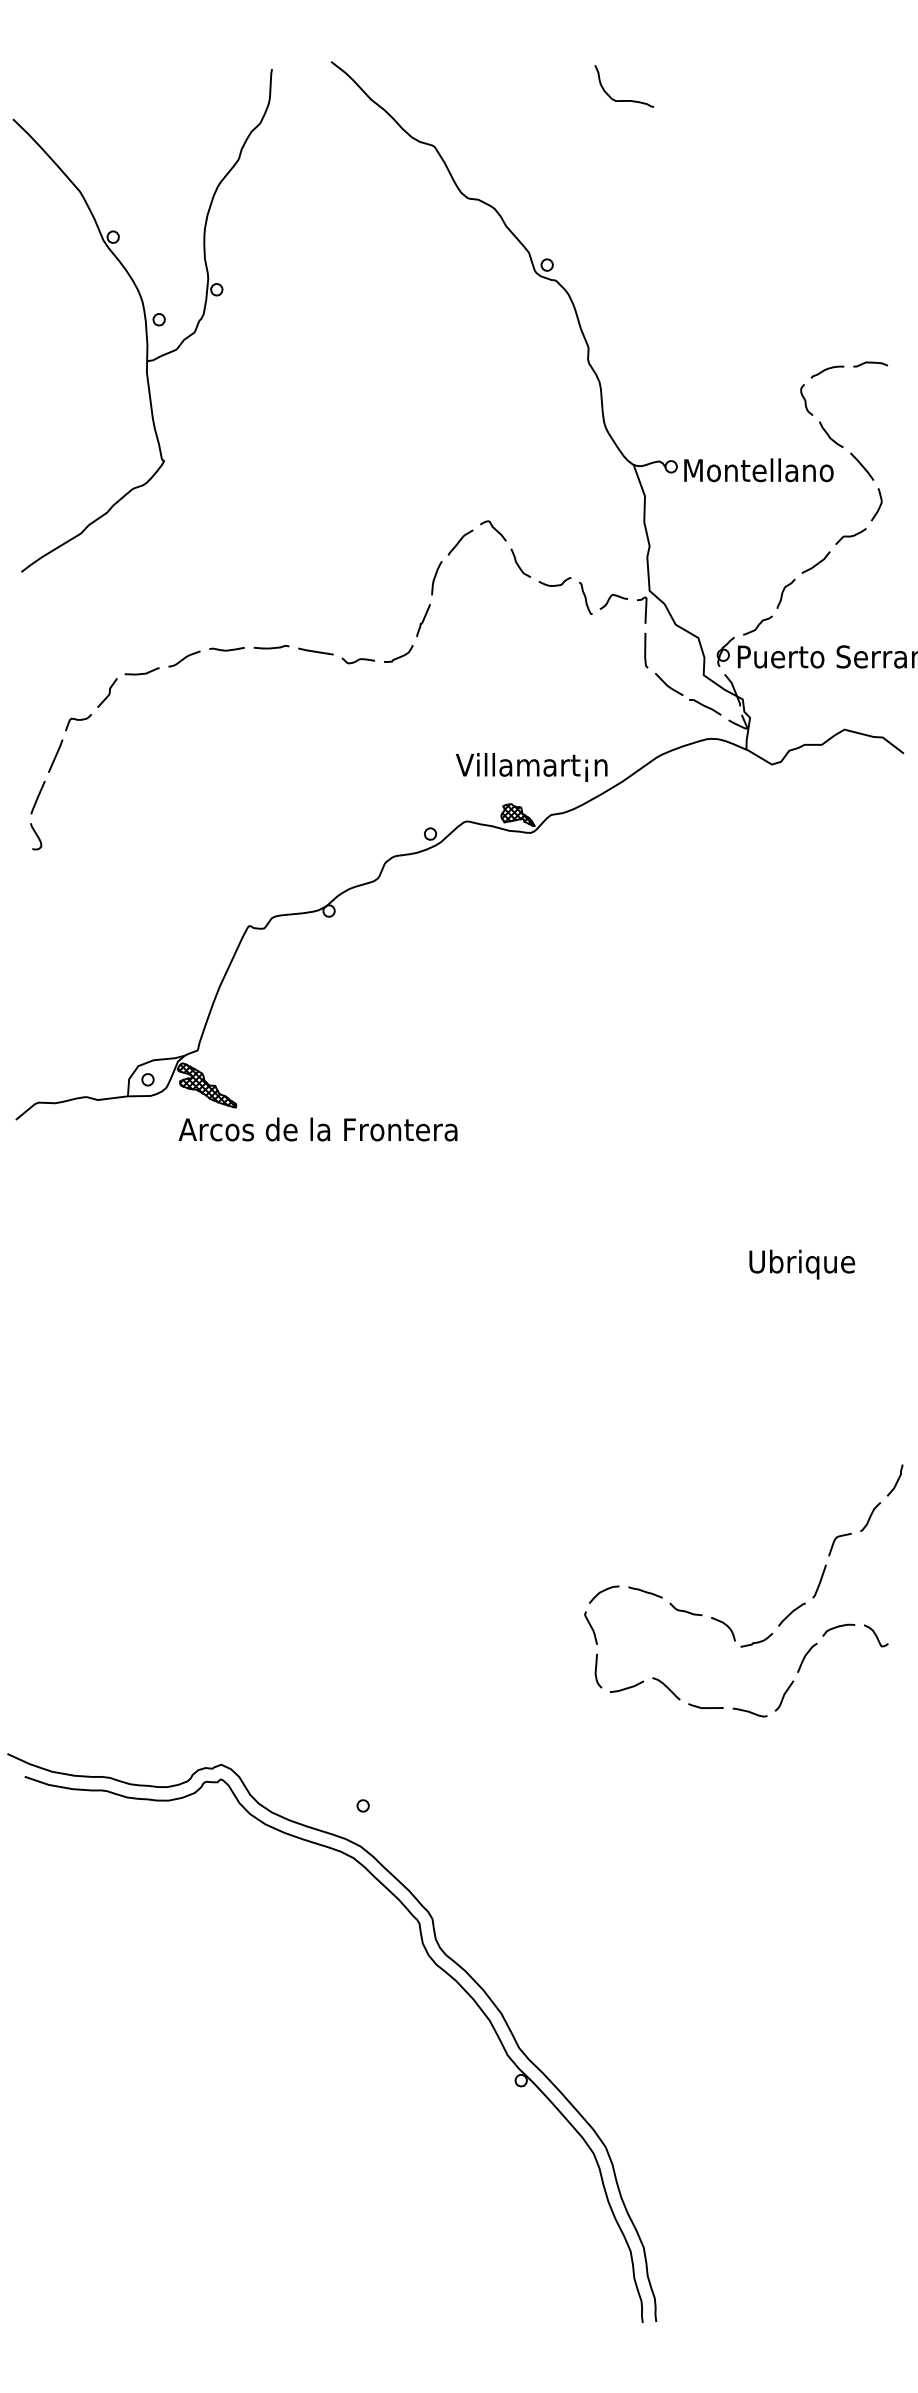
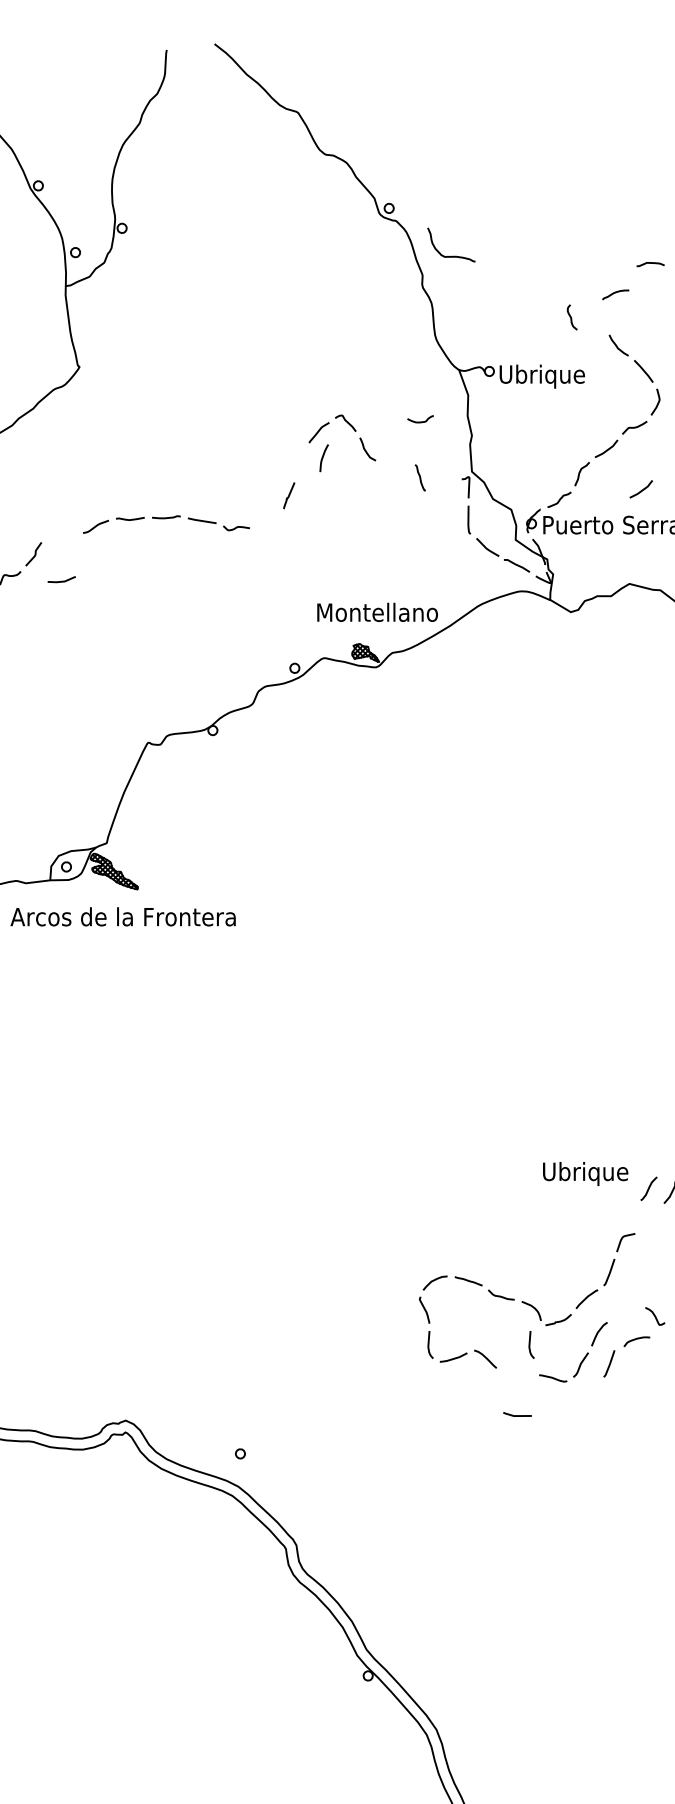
curve: (623, 100) -> (450, 256), moved
curve: (870, 363) -> (650, 263), moved
curve: (805, 399) -> (571, 317), moved
text: (758, 473) -> (559, 376), Montellano -> Ubrique
curve: (435, 578) -> (323, 458), moved
curve: (555, 584) -> (420, 421), moved
curve: (609, 600) -> (439, 479), removed
line: (859, 613) -> (641, 490), added
curve: (398, 656) -> (268, 524), removed
line: (141, 673) -> (61, 581), moved
text: (531, 767) -> (376, 614), Villamart¡n -> Montellano
text: (317, 1129) -> (122, 916), moved
text: (802, 1264) -> (585, 1173), moved
curve: (870, 1516) -> (648, 1188), moved
curve: (838, 1627) -> (636, 1339), moved
curve: (721, 1670) -> (530, 1344), added
line: (819, 1694) -> (609, 1363), added
line: (705, 1707) -> (517, 1415), moved

